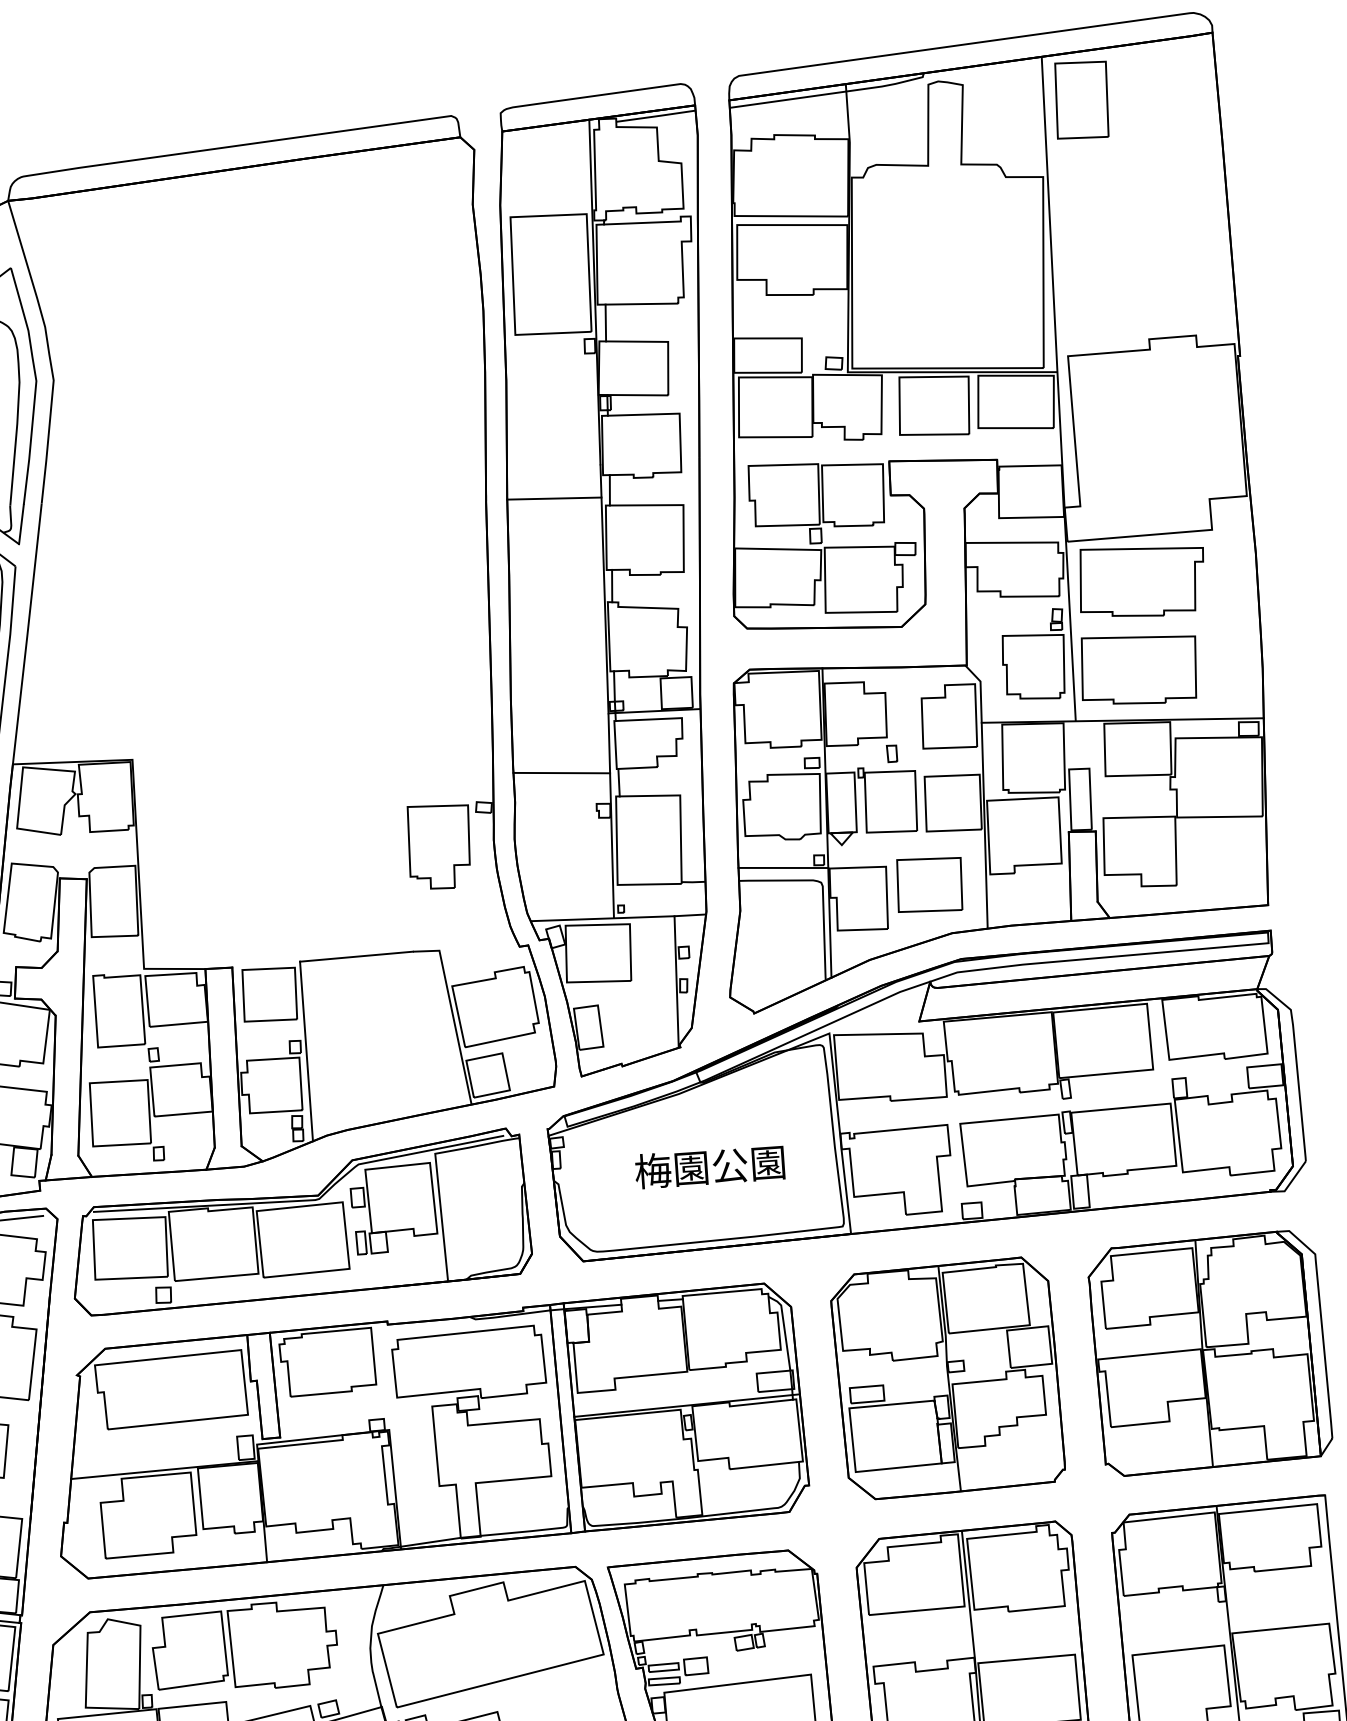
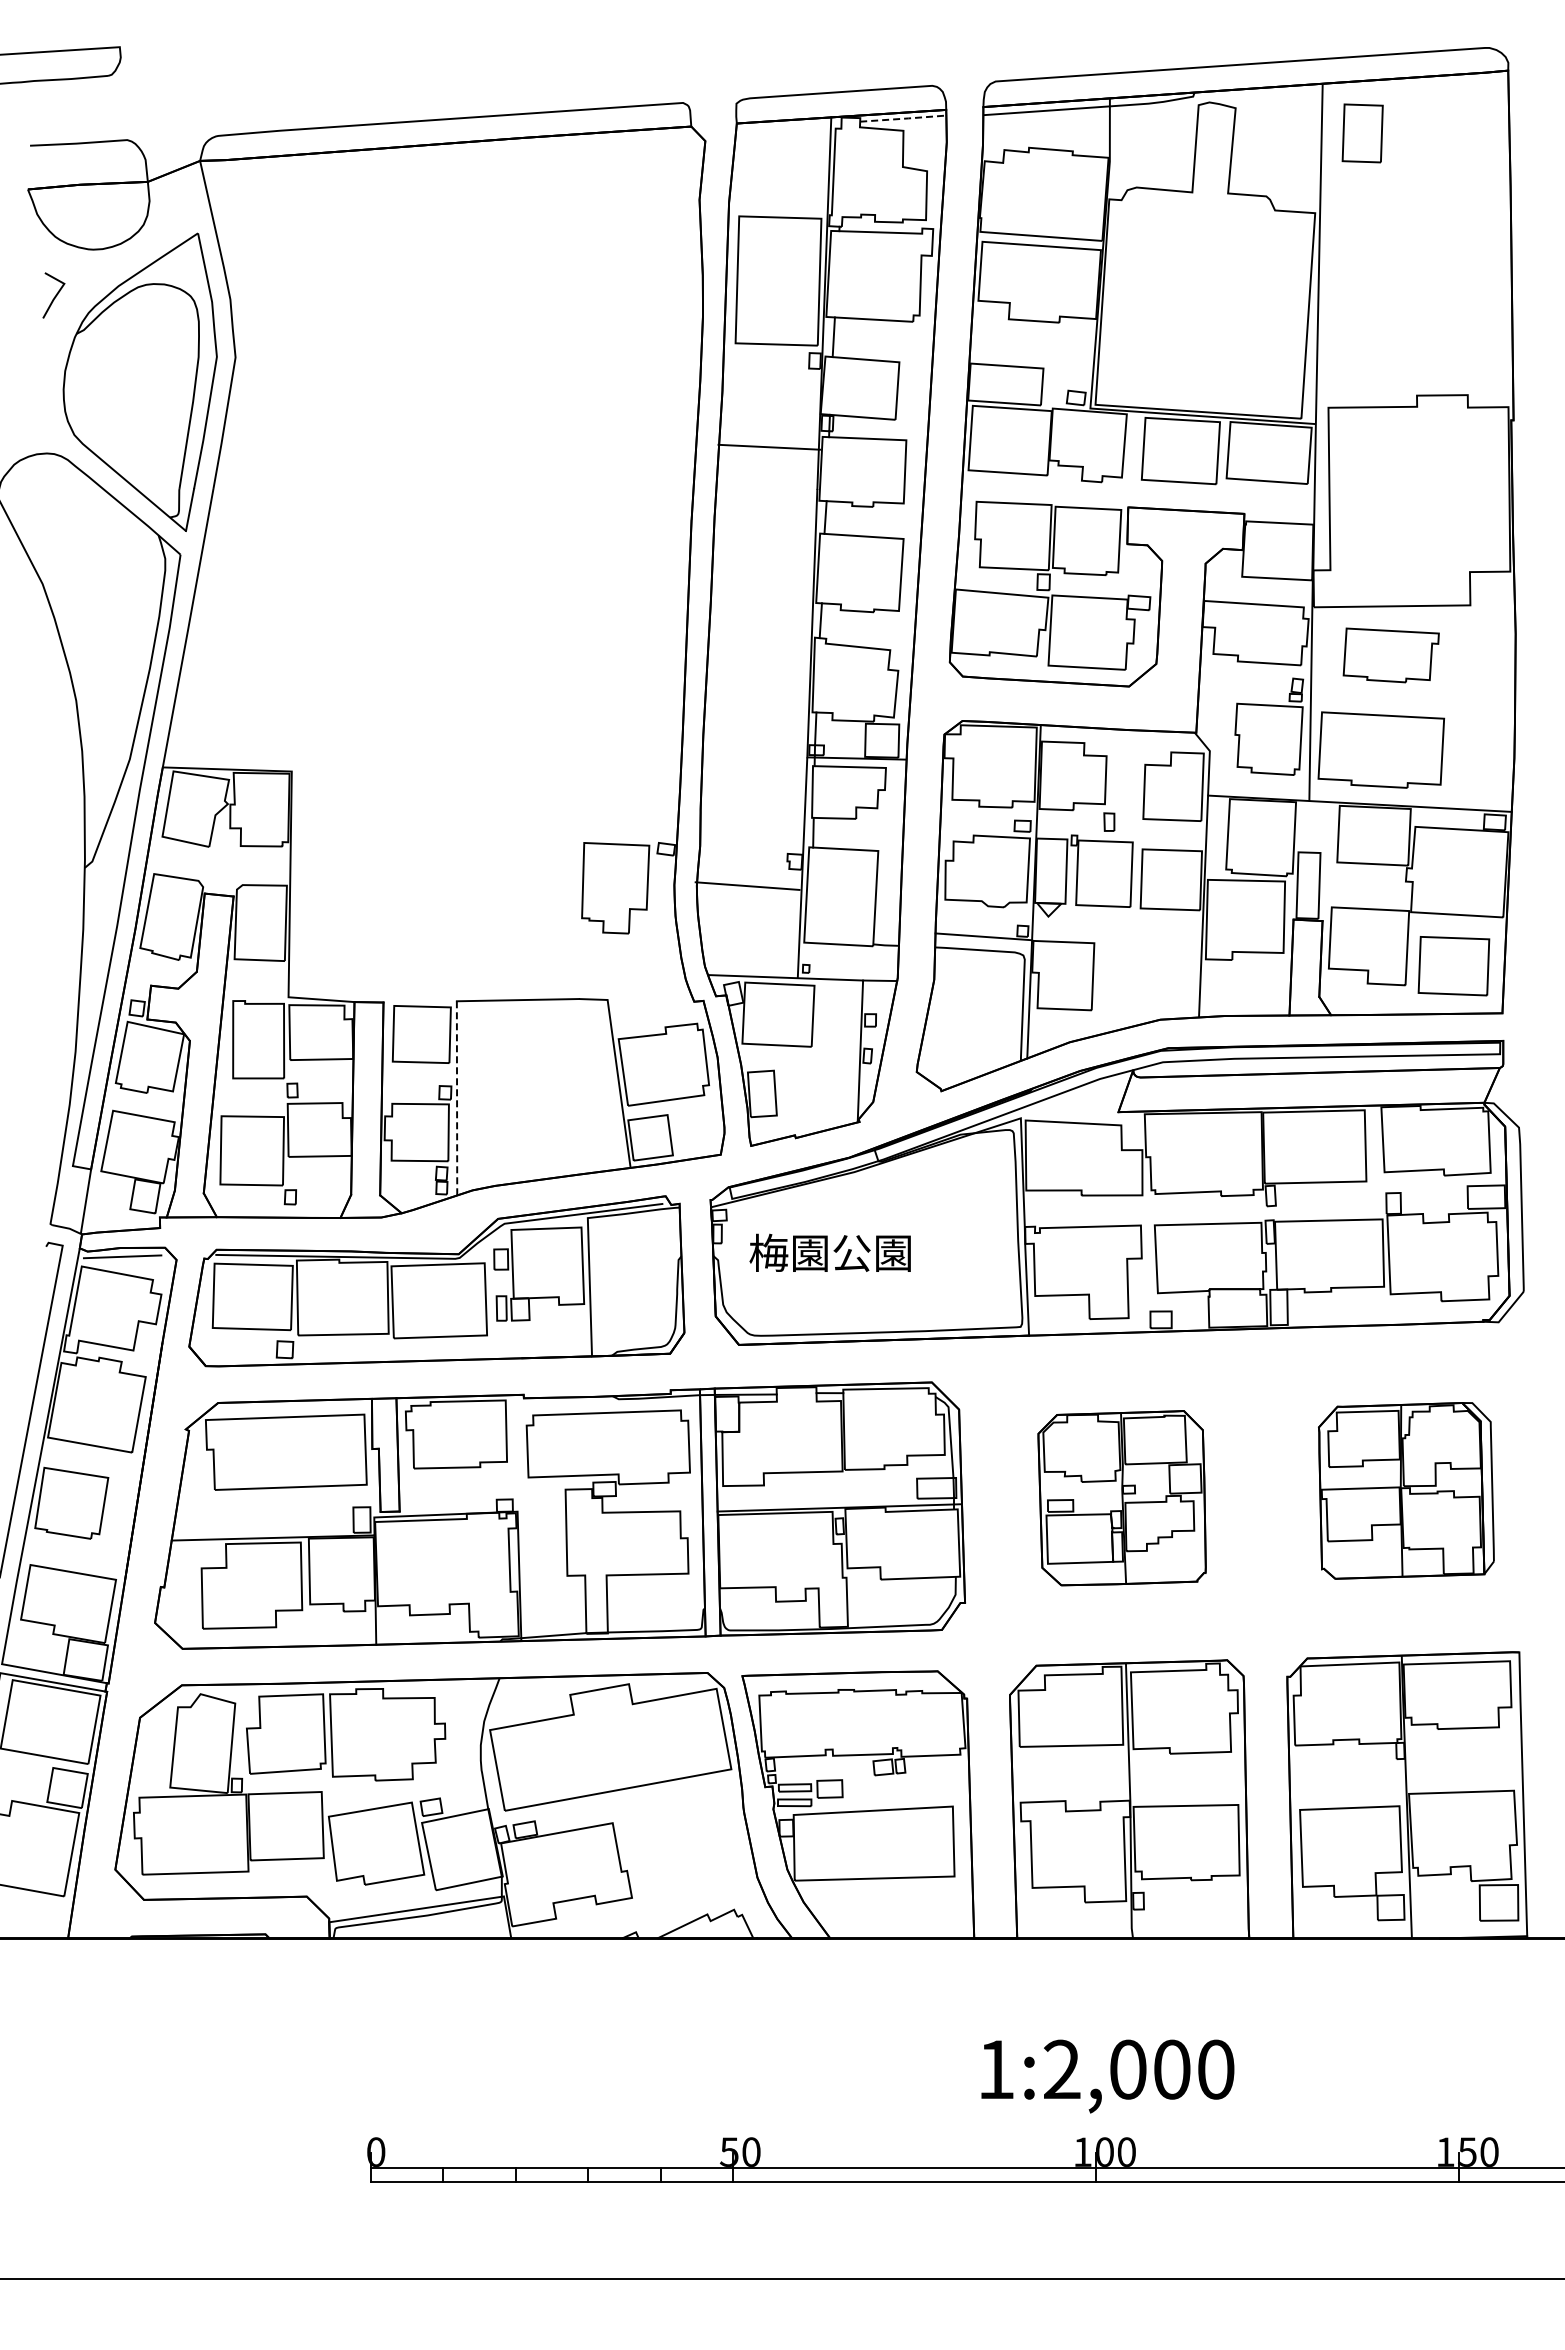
part: (1081, 100) -> (1362, 133), size x0.7
line: (656, 116) -> (903, 118), solid -> dashed
line: (554, 497) -> (769, 446), moved
part: (1142, 581) -> (1391, 655), size x0.7
line: (561, 772) -> (747, 885), moved
part: (929, 885) -> (1453, 966), moved
line: (306, 1051) -> (457, 1098), solid -> dashed
text: (709, 1166) -> (829, 1252), moved
part: (1210, 1352) -> (1406, 1490), size x0.7
part: (947, 1377) -> (1121, 1497), size x0.7

